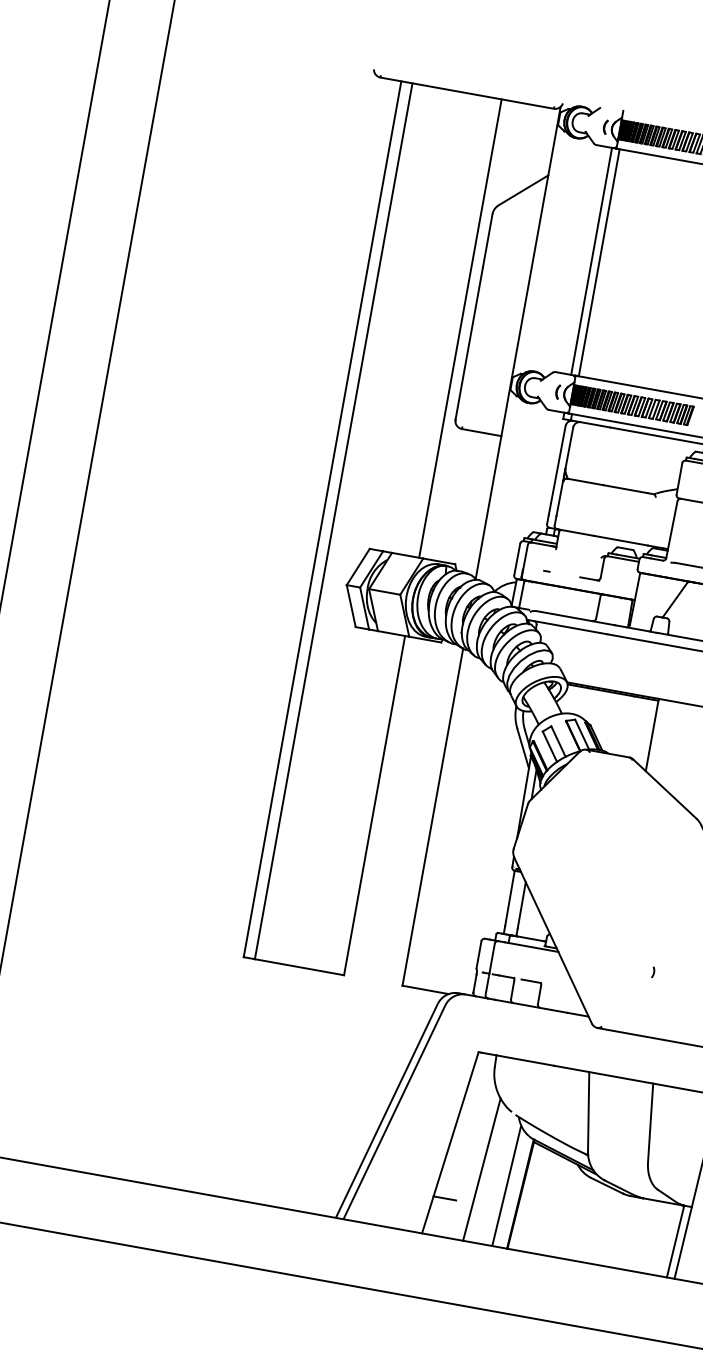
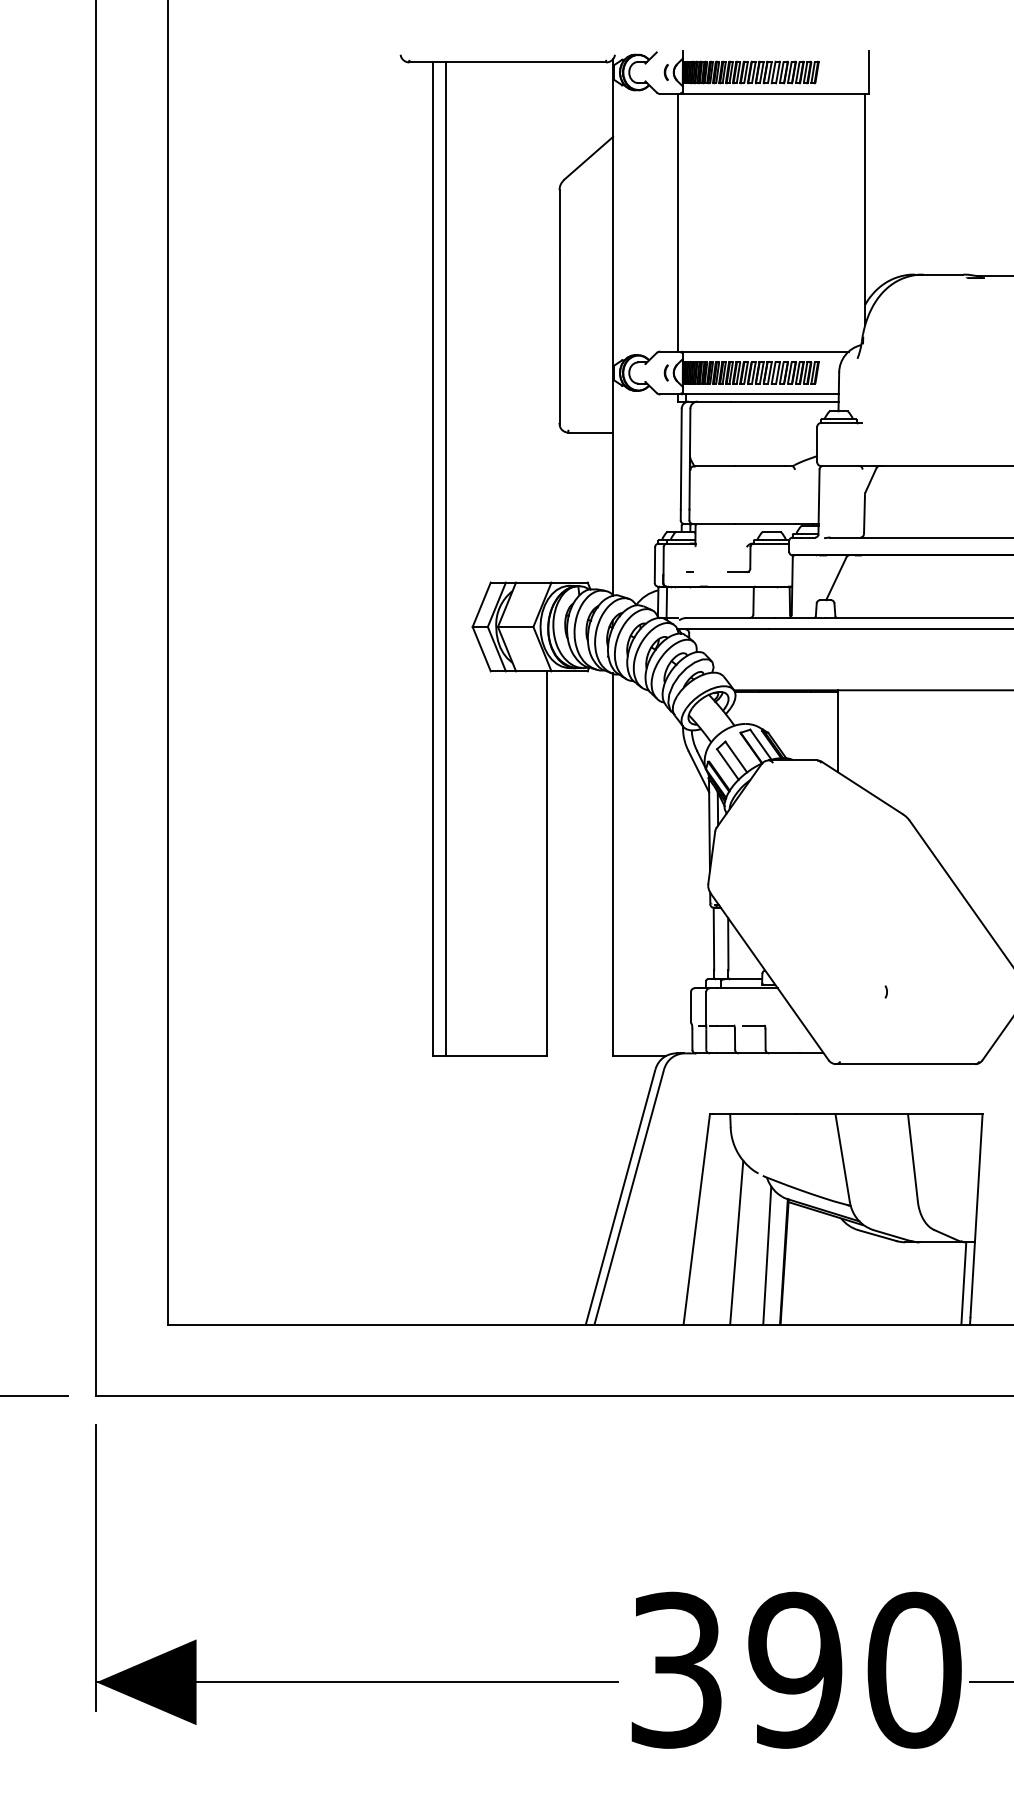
line: (599, 262) -> (686, 222), removed
line: (460, 328) -> (546, 322), removed
line: (444, 1198) -> (701, 1281), removed

